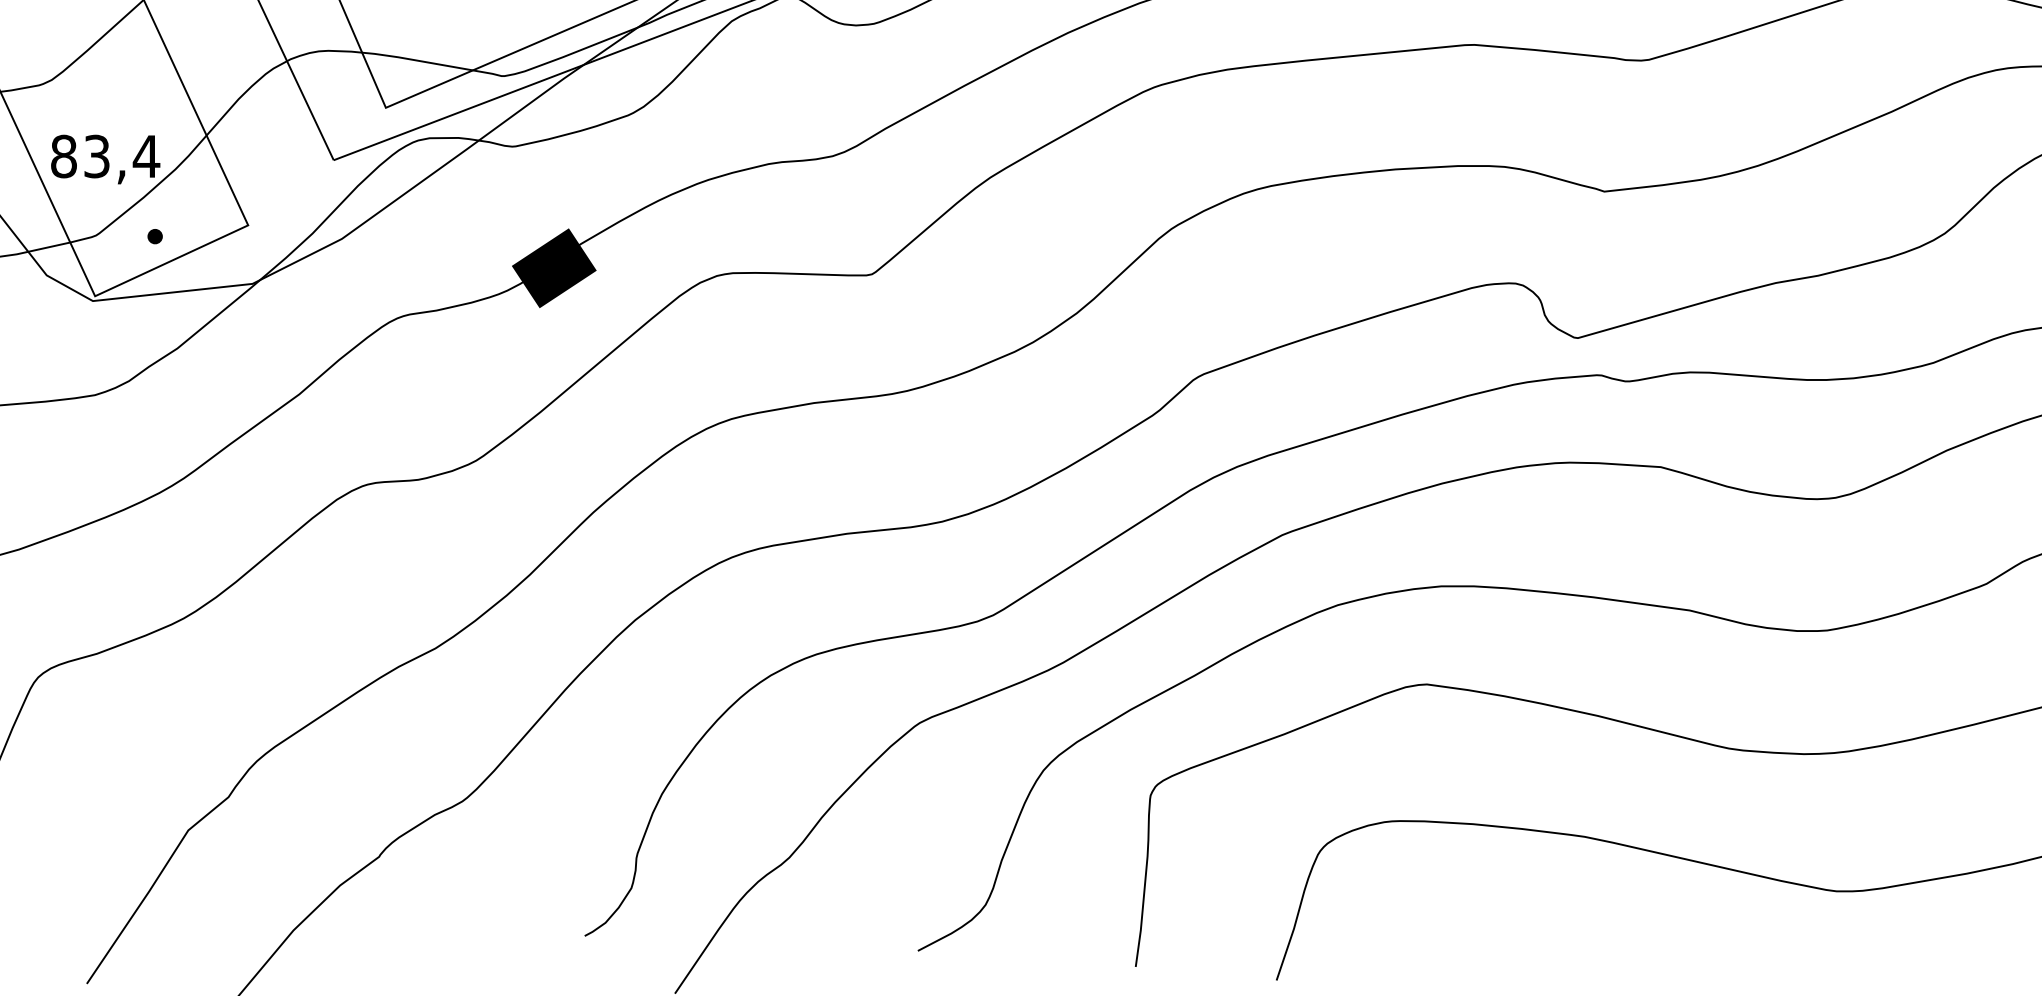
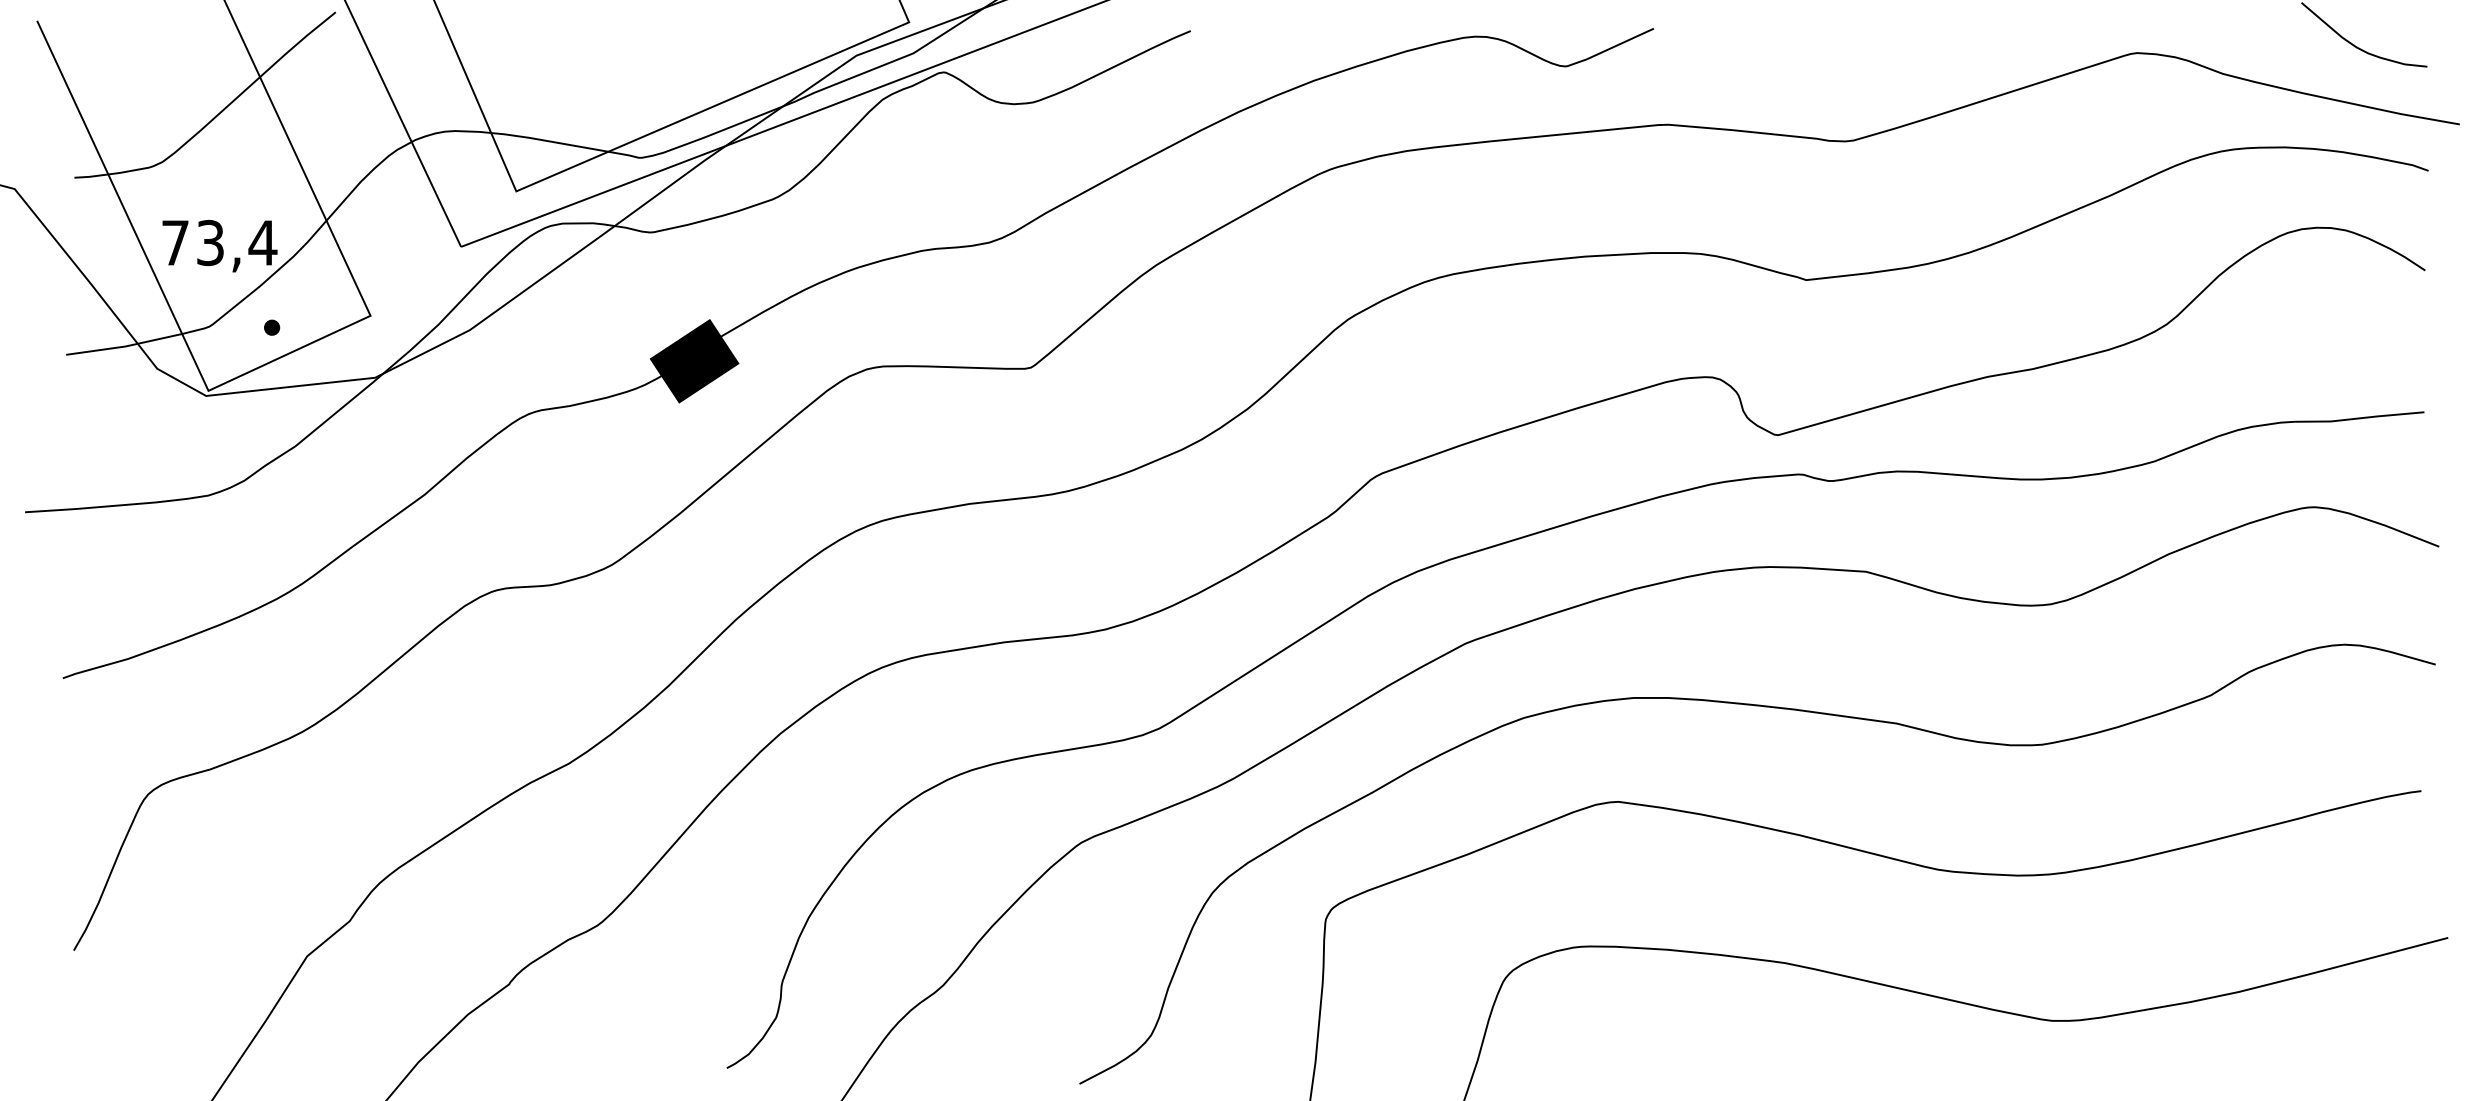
text: (63, 156) -> (175, 242), 83,4 -> 73,4

